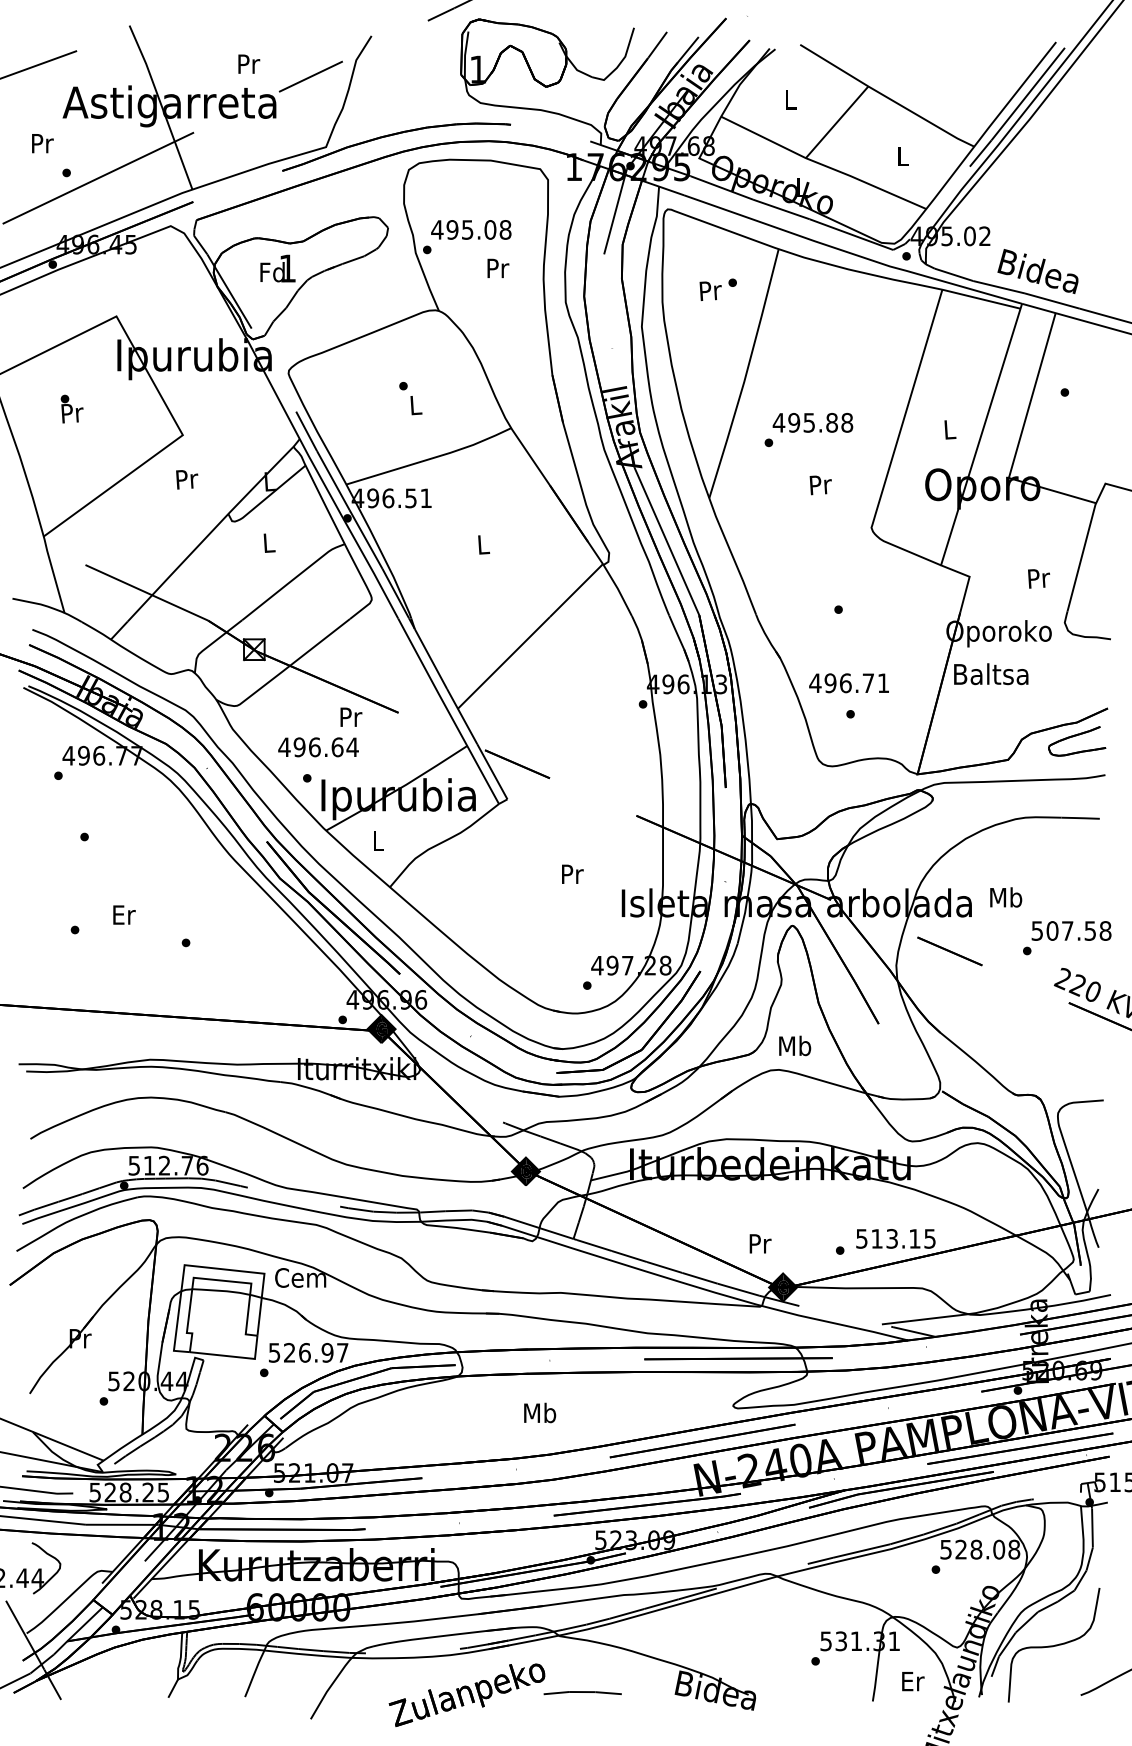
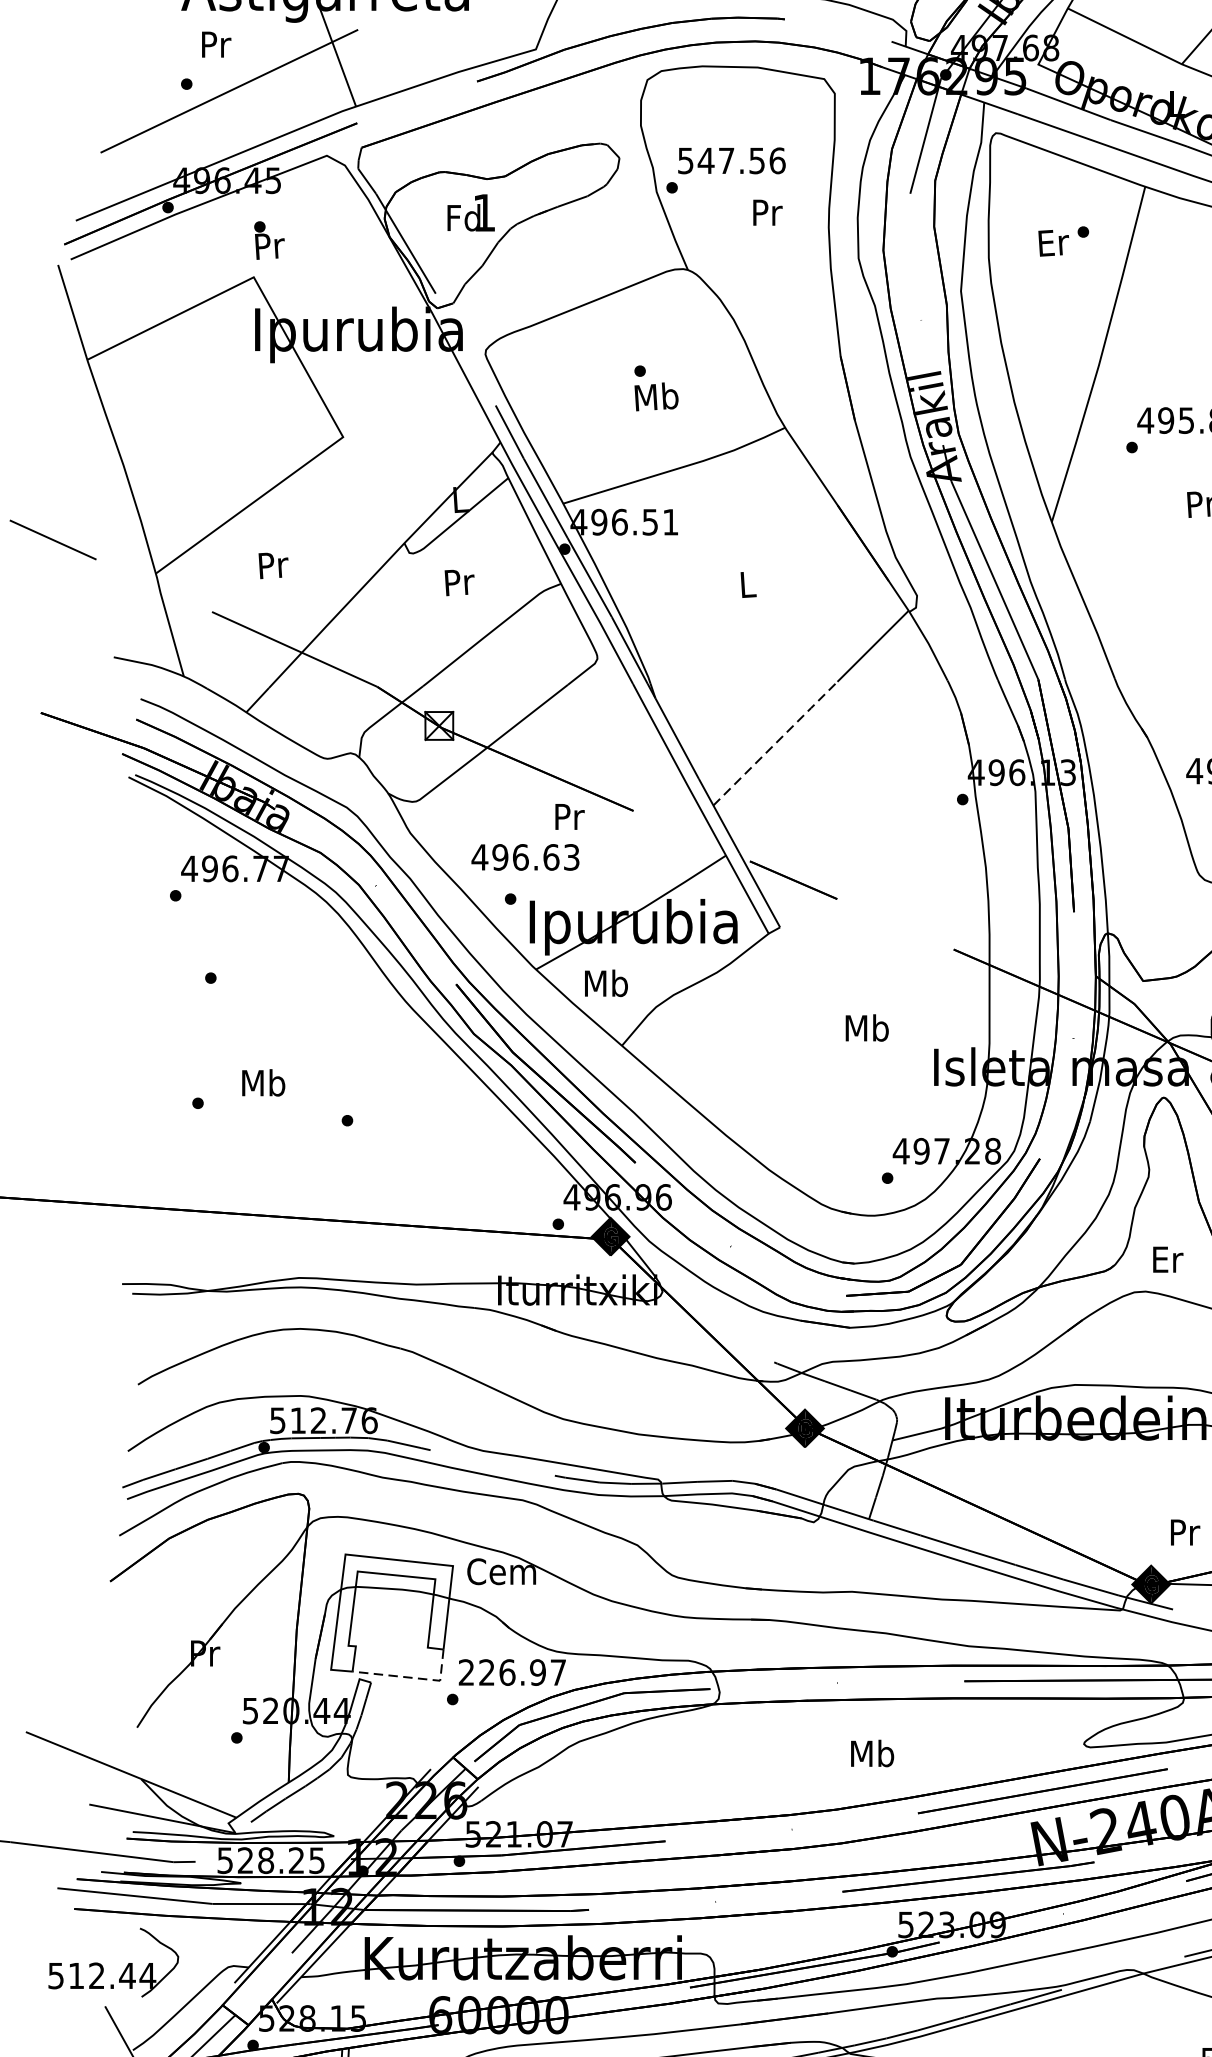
text: (42, 143) -> (216, 44), moved
text: (471, 229) -> (731, 160), 495.08 -> 547.56
text: (710, 290) -> (1053, 242), Pr -> Er
text: (415, 404) -> (656, 395), L -> Mb
text: (71, 408) -> (268, 239), moved
text: (187, 479) -> (274, 565), moved
text: (269, 543) -> (459, 583), L -> Pr
line: (504, 662) -> (776, 743), solid -> dashed
text: (352, 747) -> (571, 857), 496.64 -> 496.63
text: (378, 840) -> (606, 982), L -> Mb
text: (572, 873) -> (867, 1027), Pr -> Mb
text: (123, 914) -> (263, 1082), Er -> Mb
text: (795, 1045) -> (1167, 1258), Mb -> Er
text: (760, 1243) -> (1185, 1532), moved
text: (274, 1352) -> (466, 1672), 526.97 -> 226.97
line: (234, 1356) -> (412, 1677), solid -> dashed
text: (540, 1412) -> (873, 1752), moved

